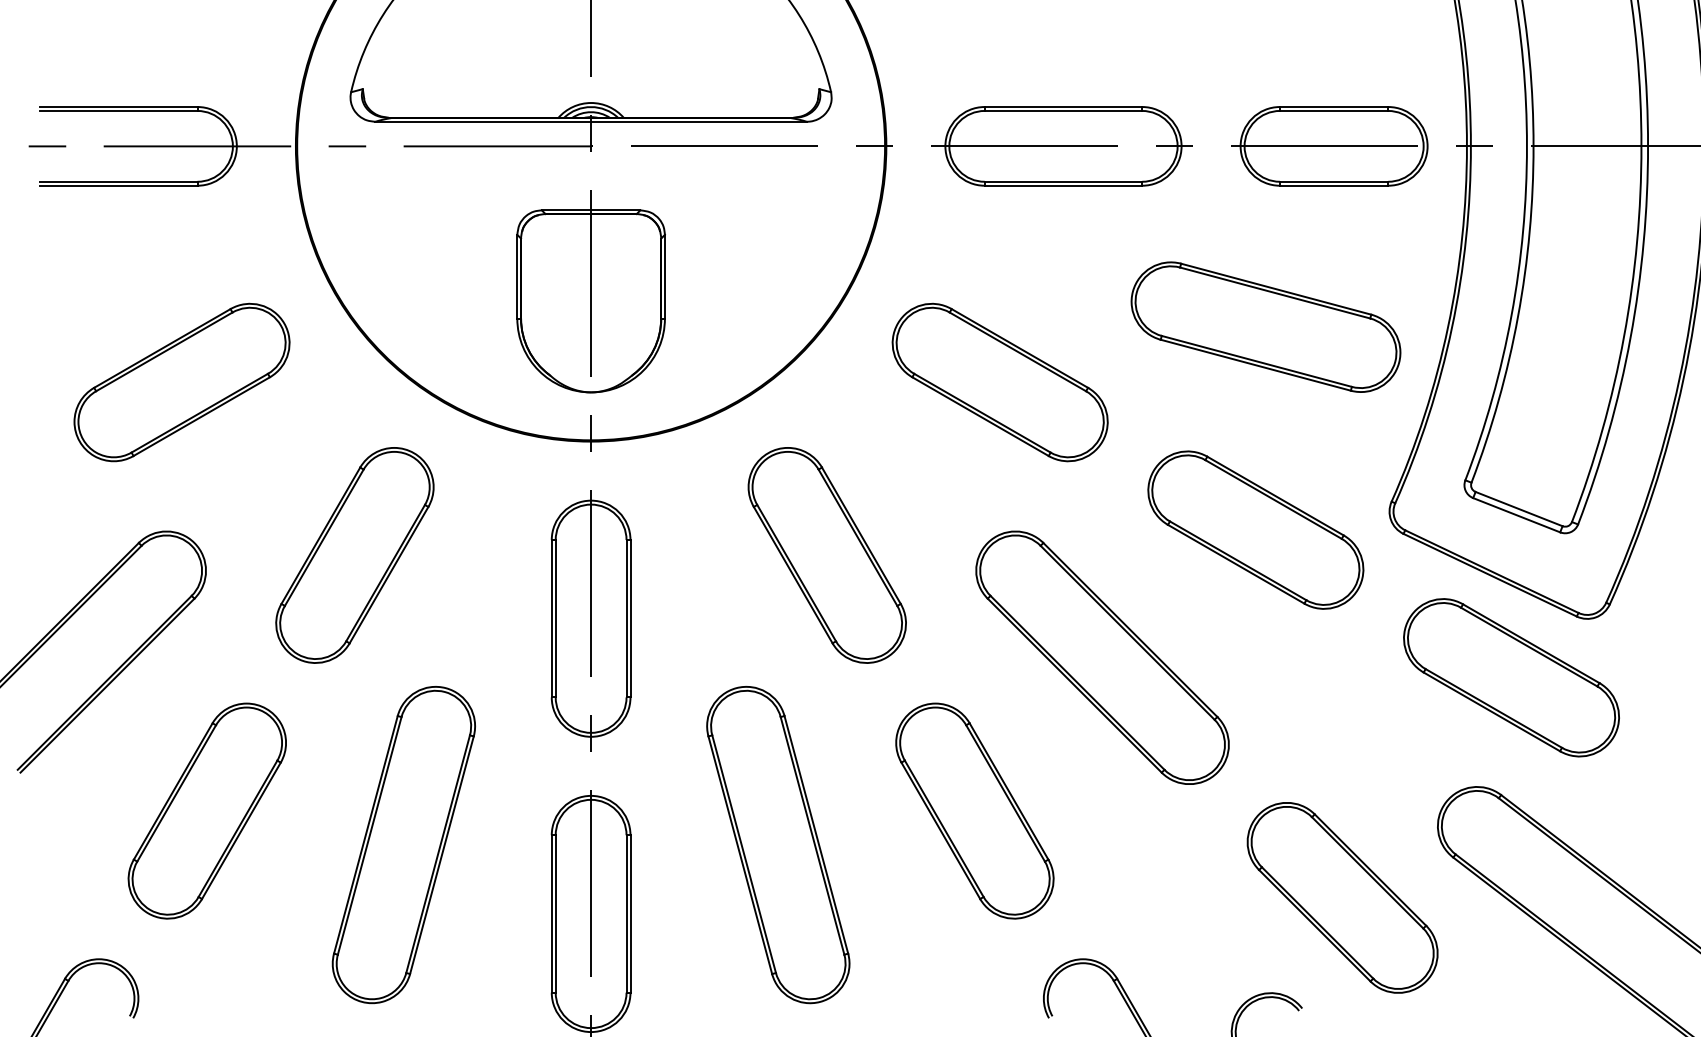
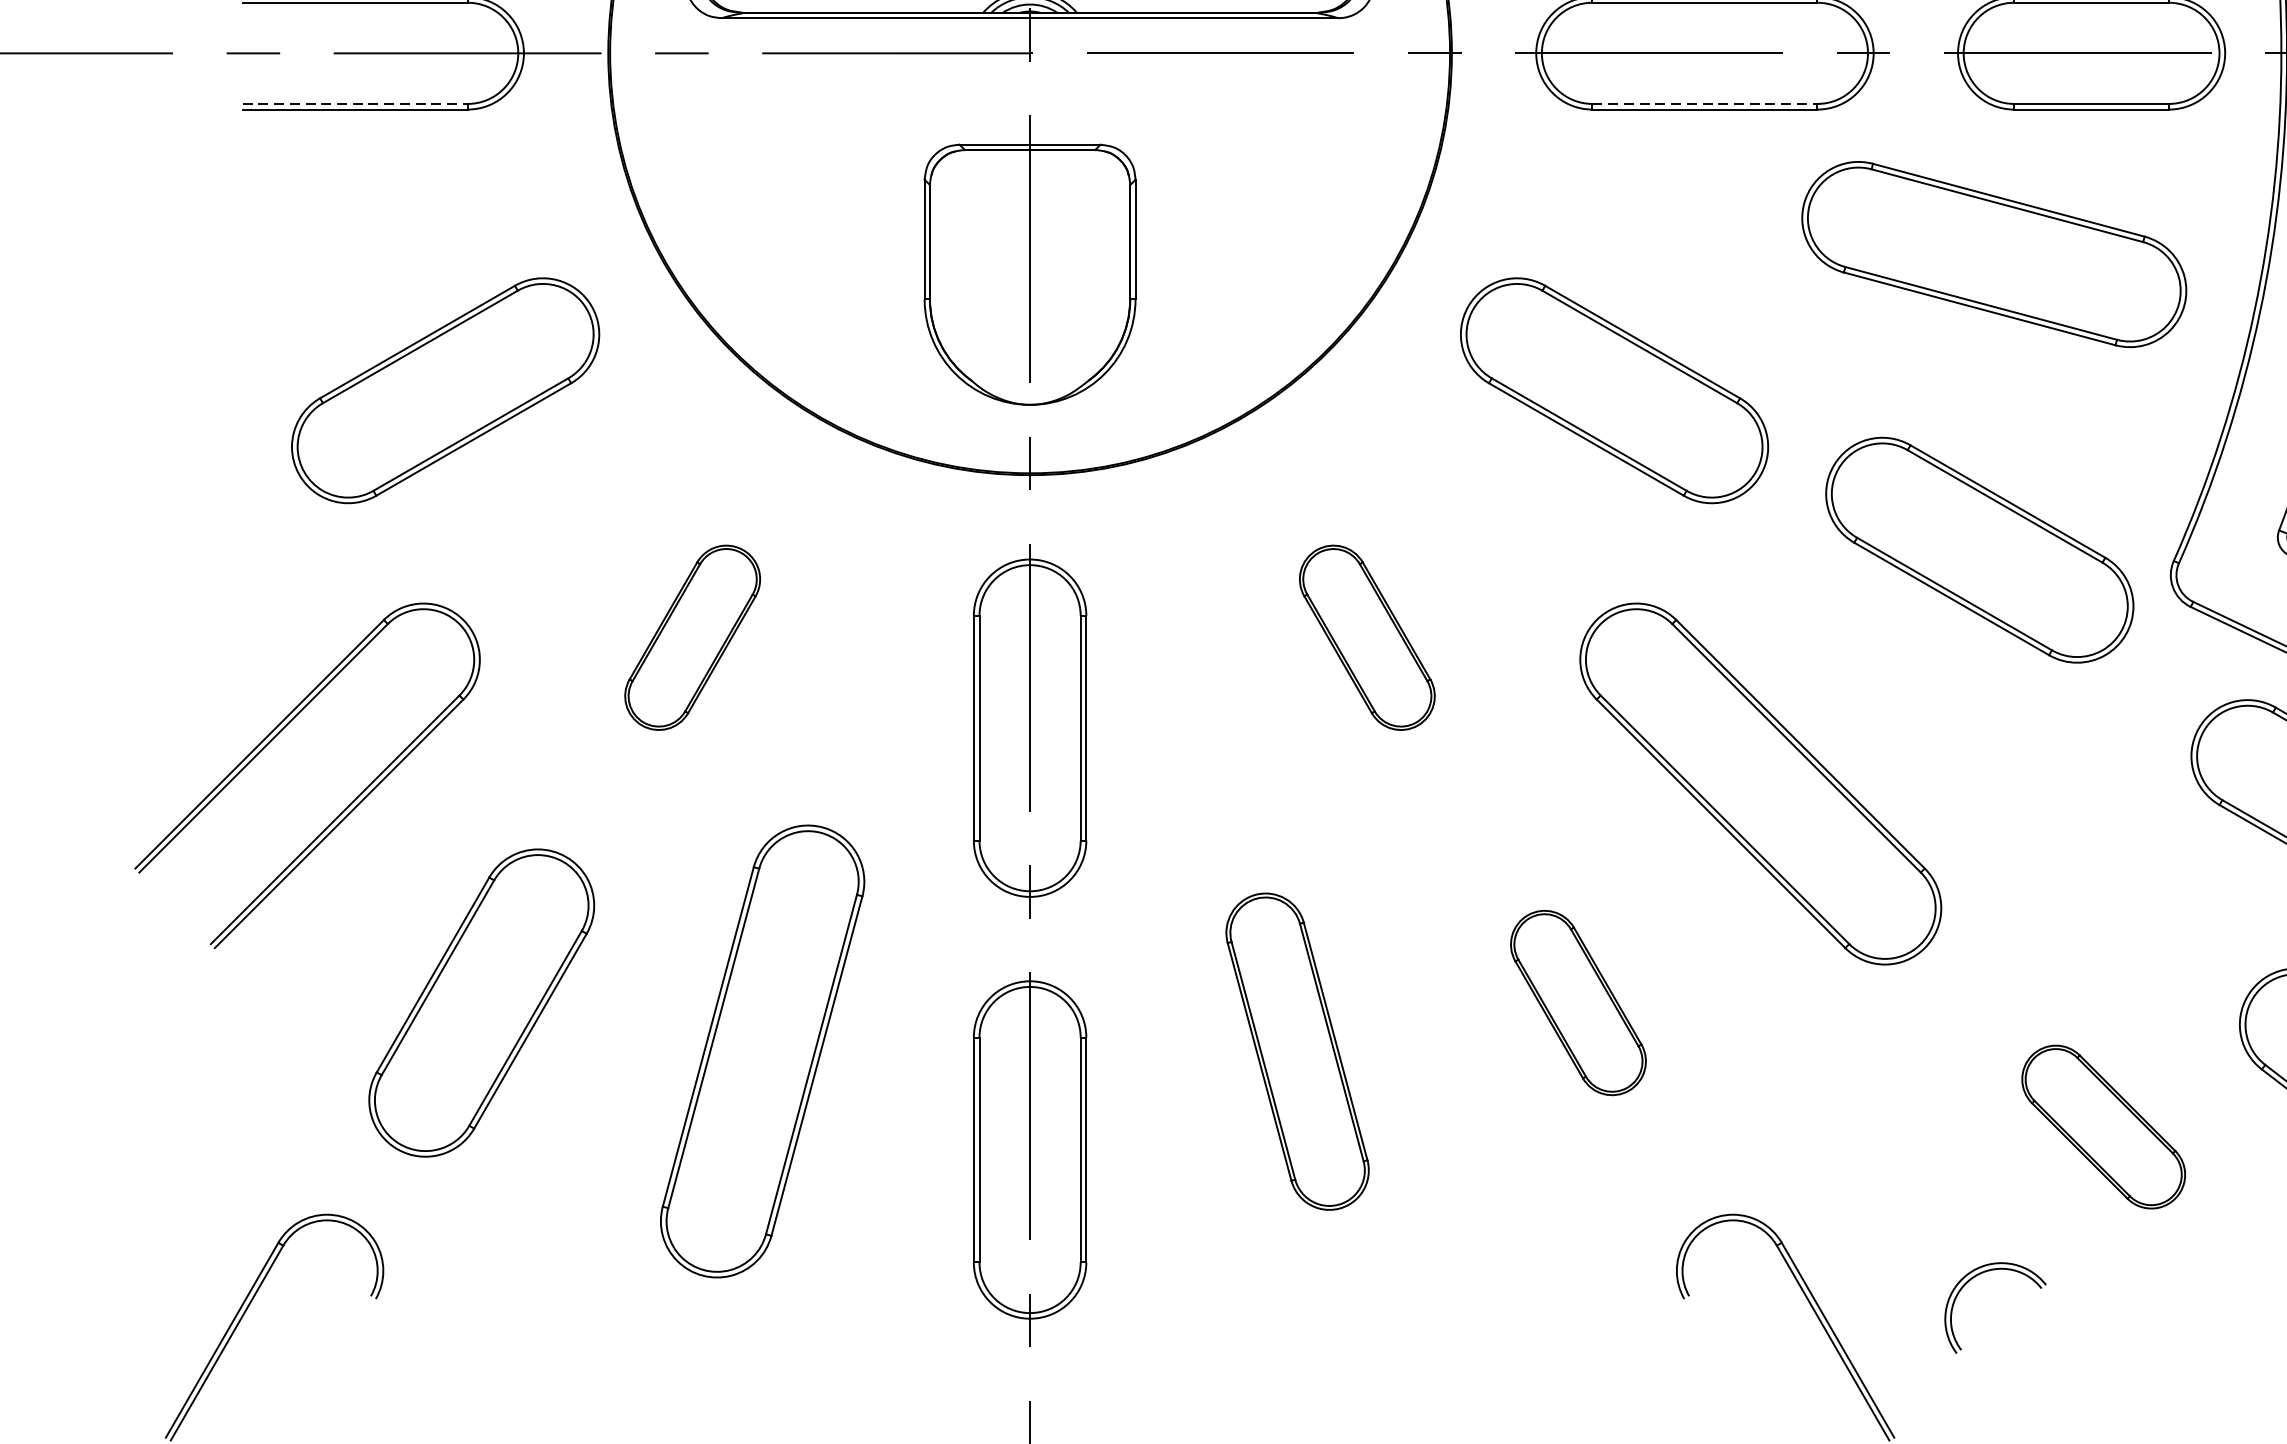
line: (118, 181) -> (354, 103), solid -> dashed
line: (1063, 181) -> (1704, 103), solid -> dashed
part: (1265, 326) -> (1993, 253), moved
part: (1255, 529) -> (1979, 549), moved
part: (354, 555) -> (692, 637), size x0.6
part: (826, 555) -> (1366, 637), size x0.6
part: (974, 810) -> (1577, 1002), size x0.6
part: (778, 845) -> (1297, 1052), size x0.7
part: (1342, 897) -> (2103, 1126), size x0.6

